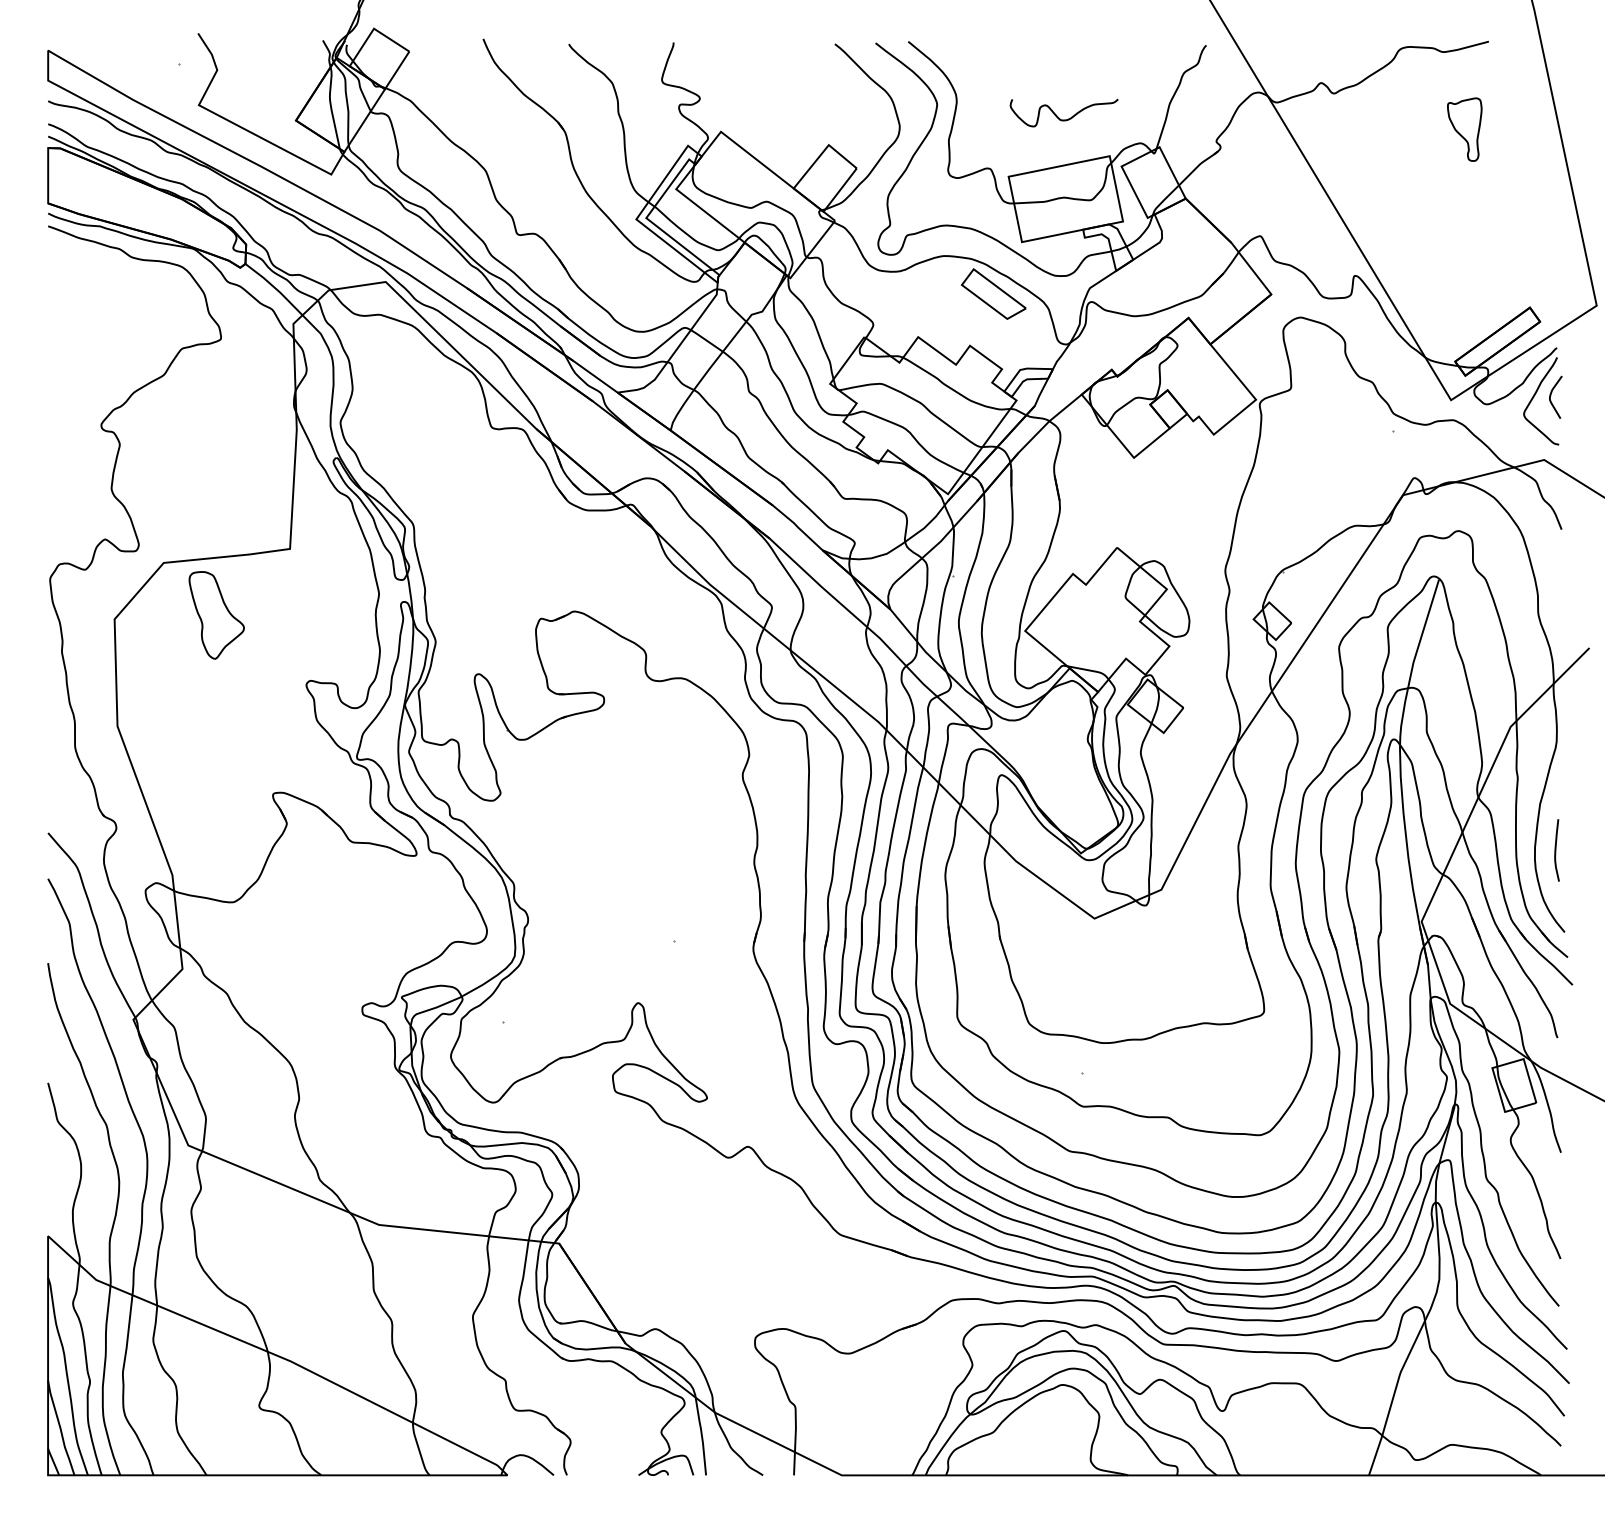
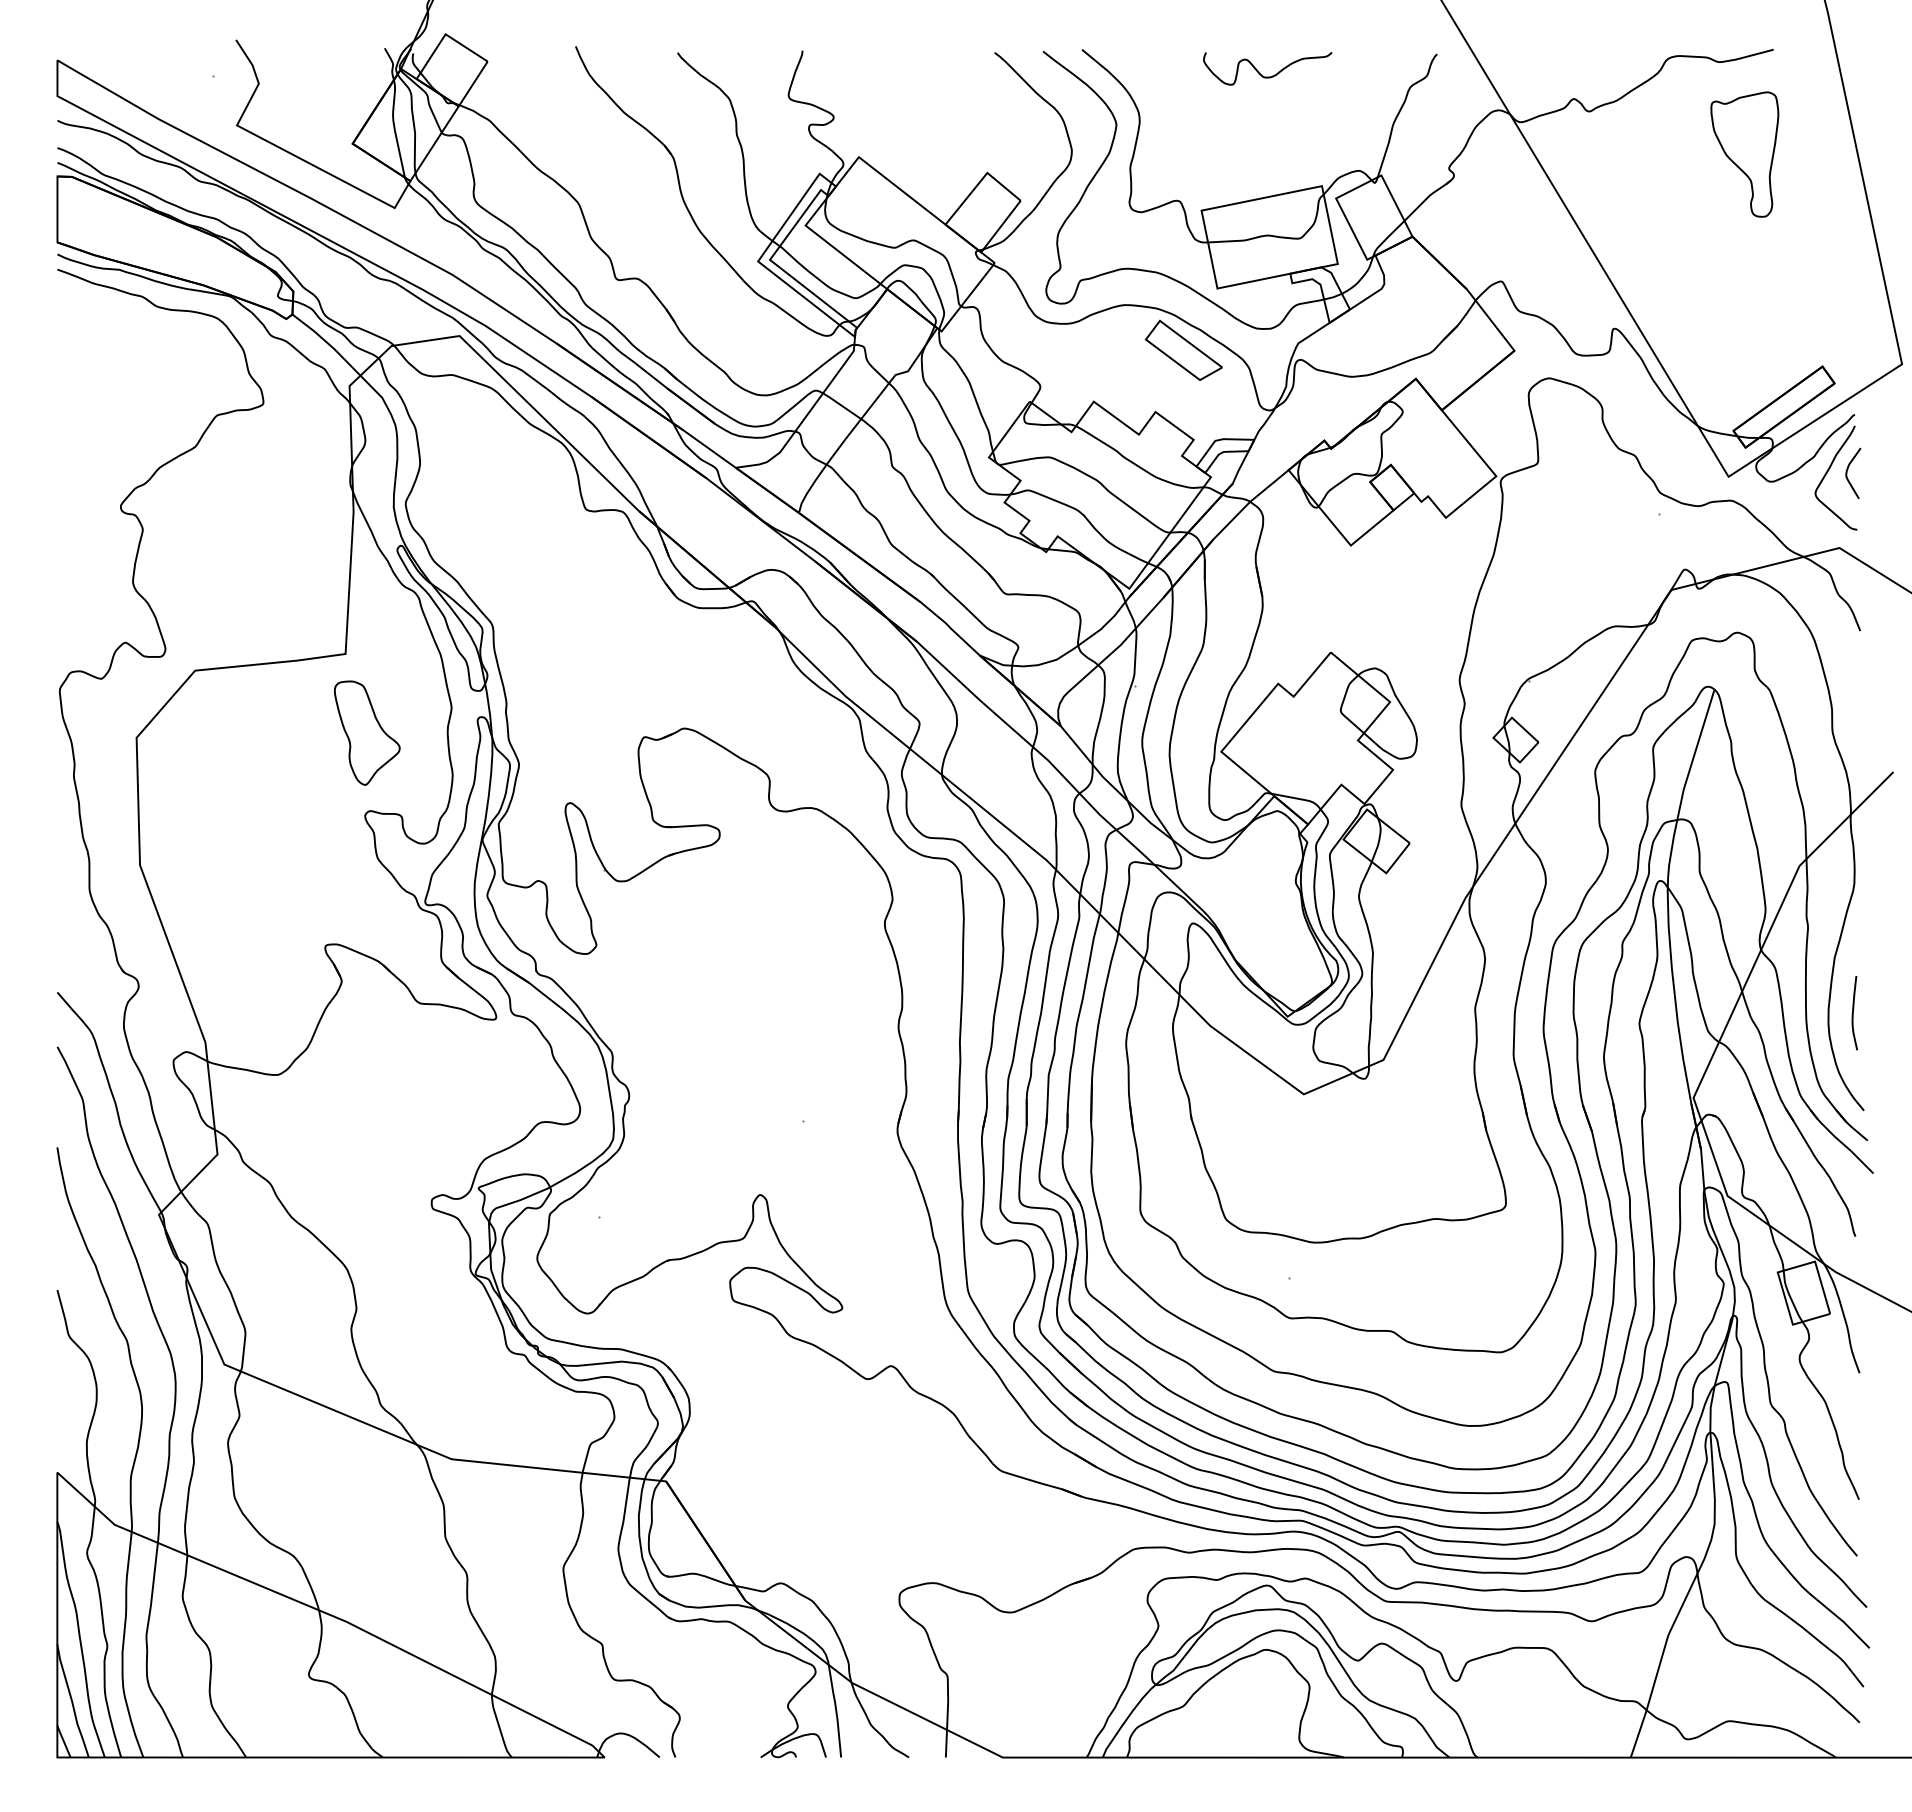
curve: (1064, 119) -> (1267, 76), moved
part: (1464, 129) -> (1744, 154), size x1.67
part: (216, 614) -> (367, 732), moved

